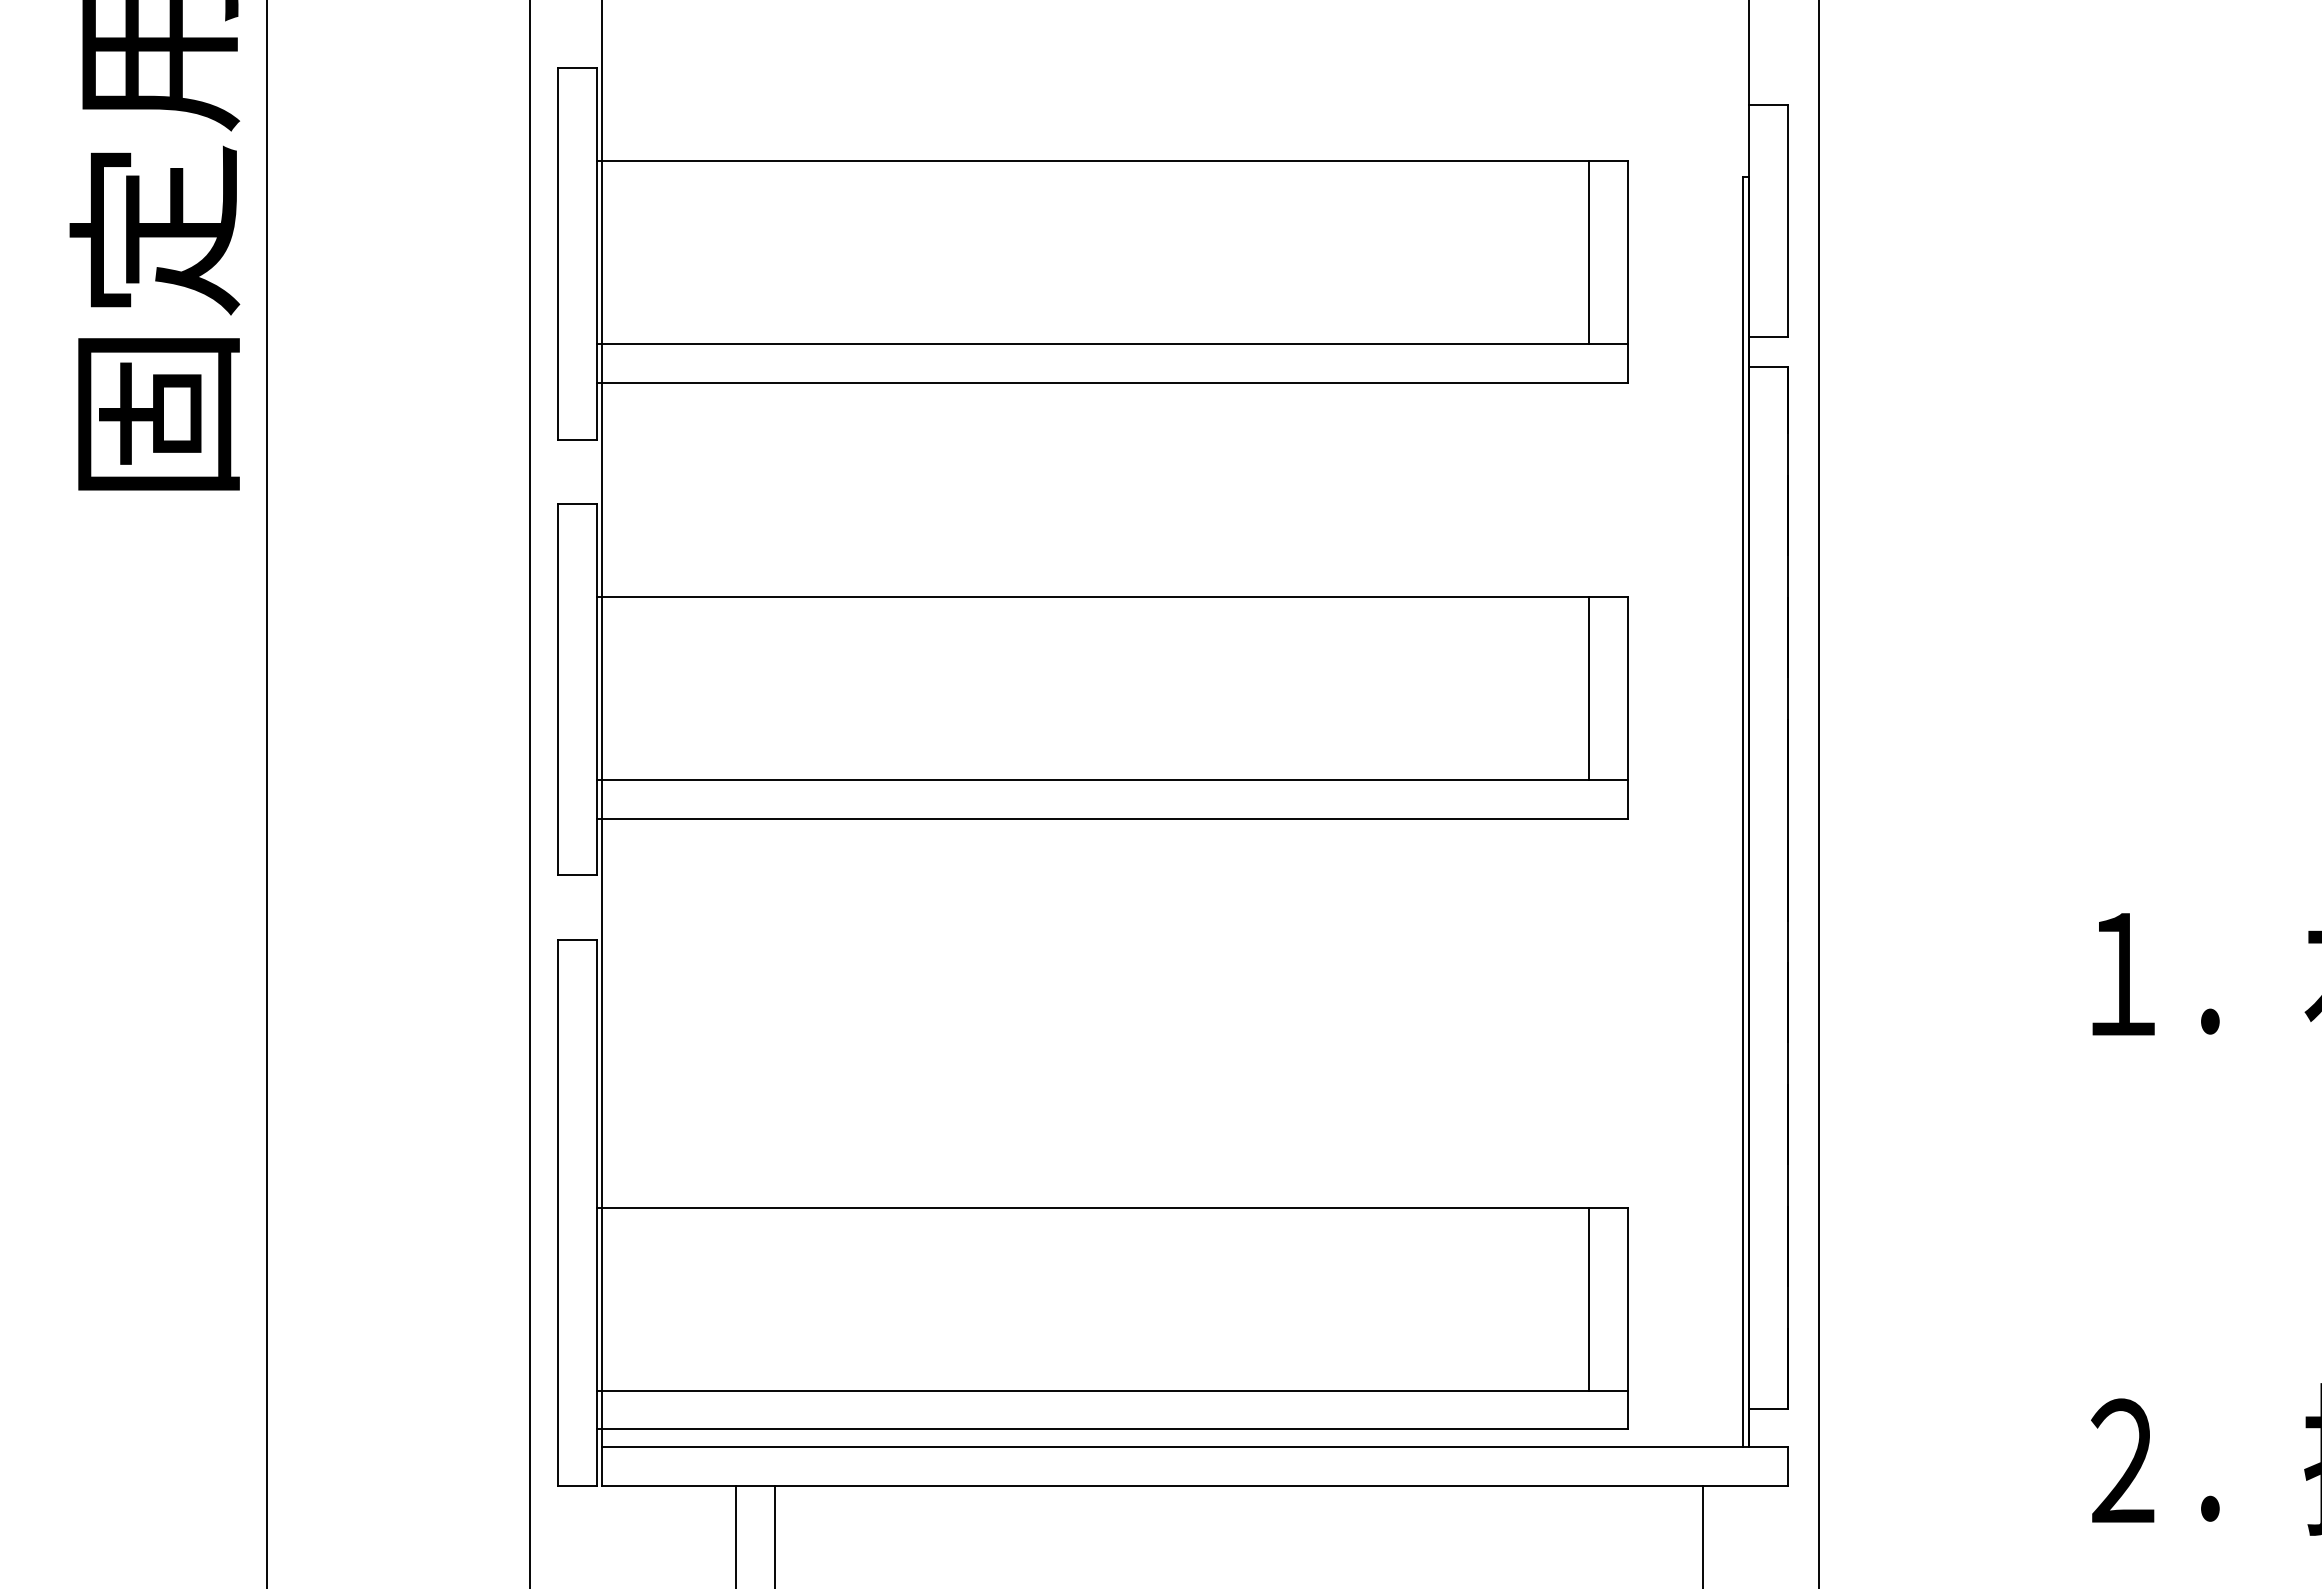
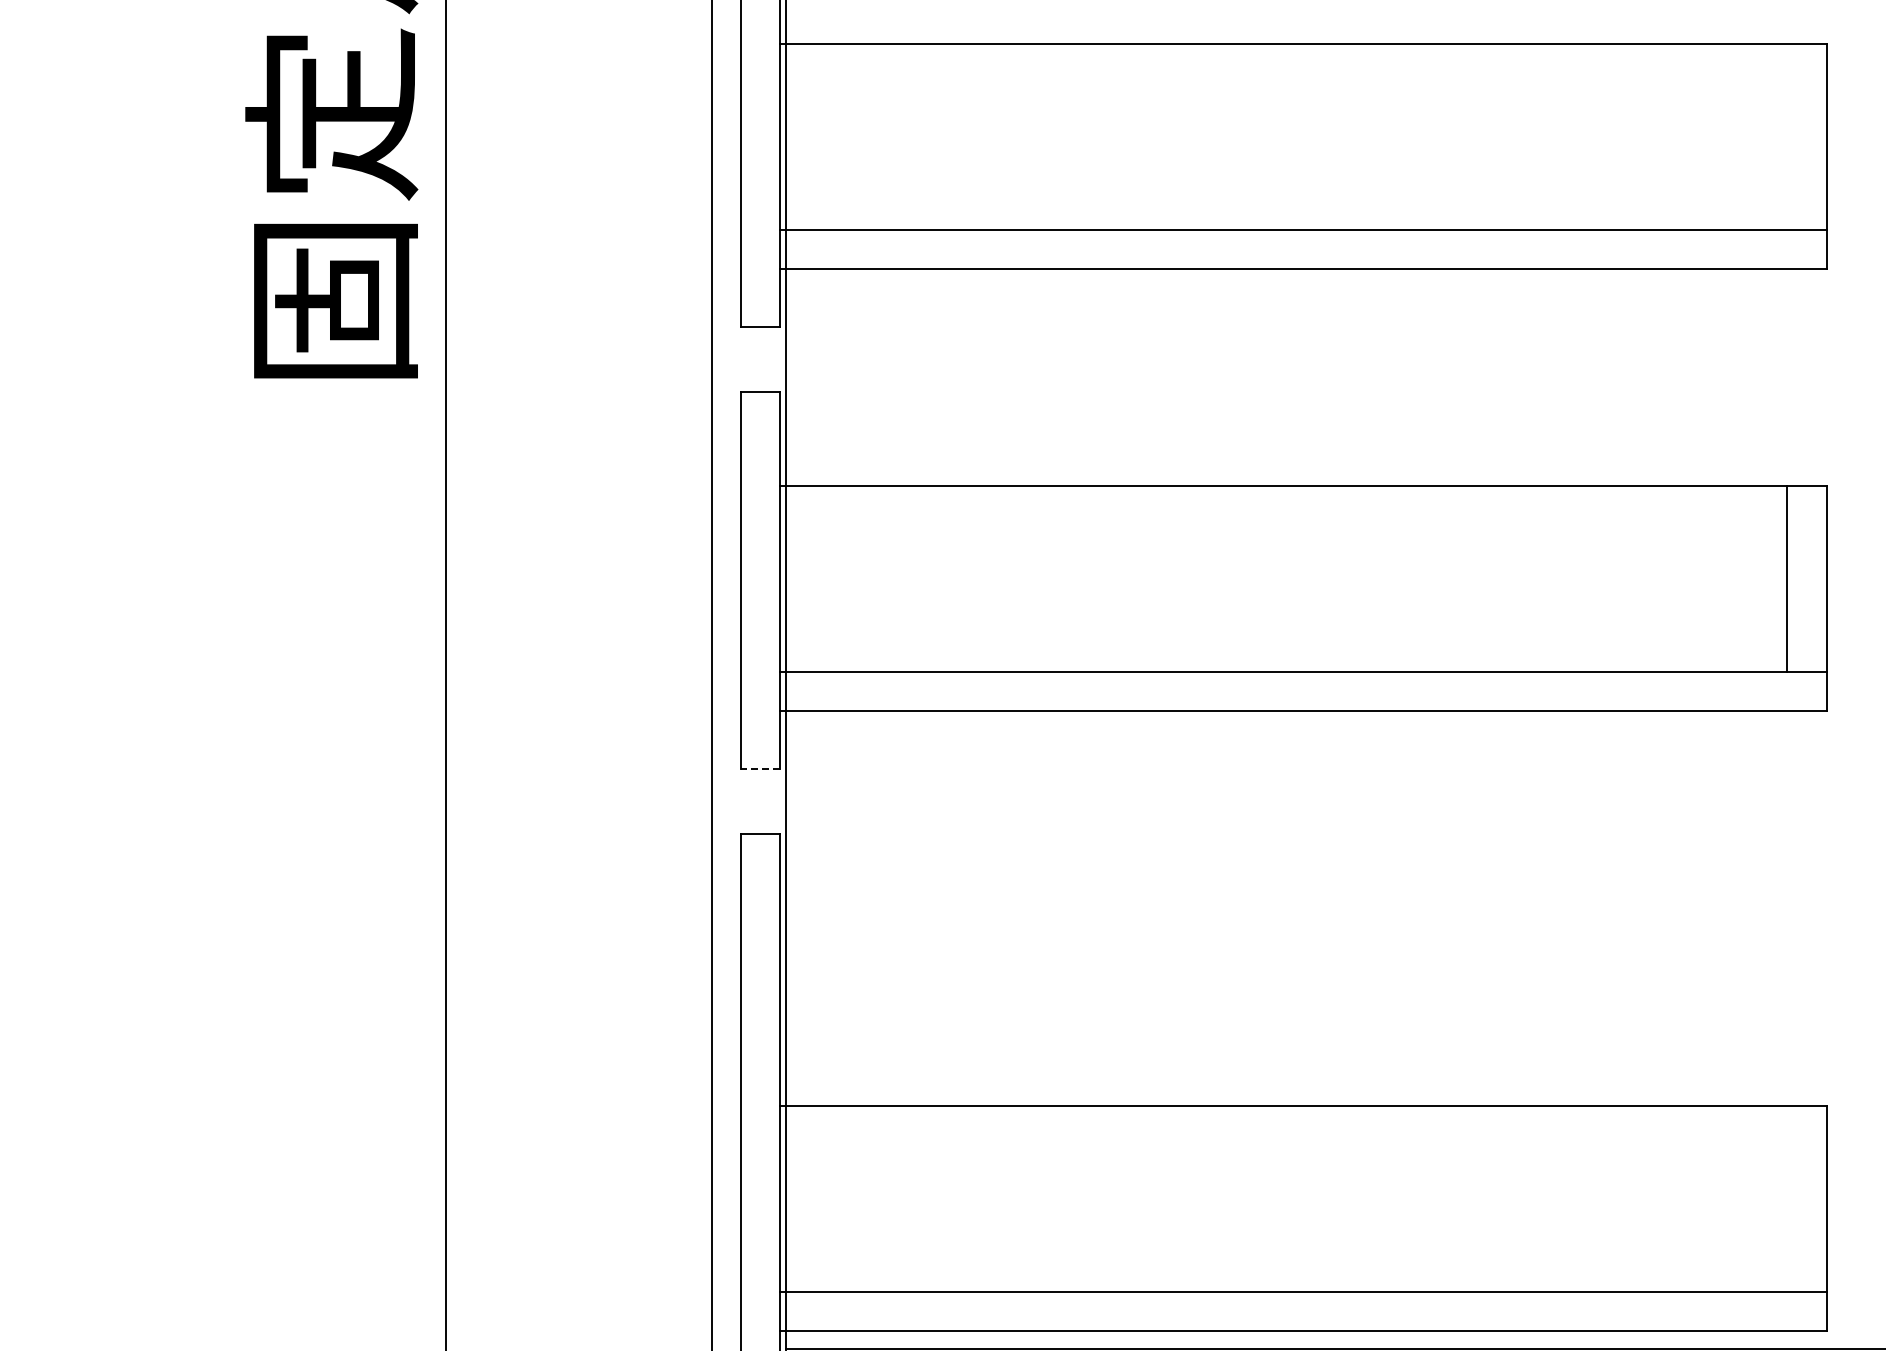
line: (1589, 252) -> (1787, 136), removed
line: (577, 875) -> (760, 769), solid -> dashed
line: (1589, 1298) -> (1787, 1198), removed

